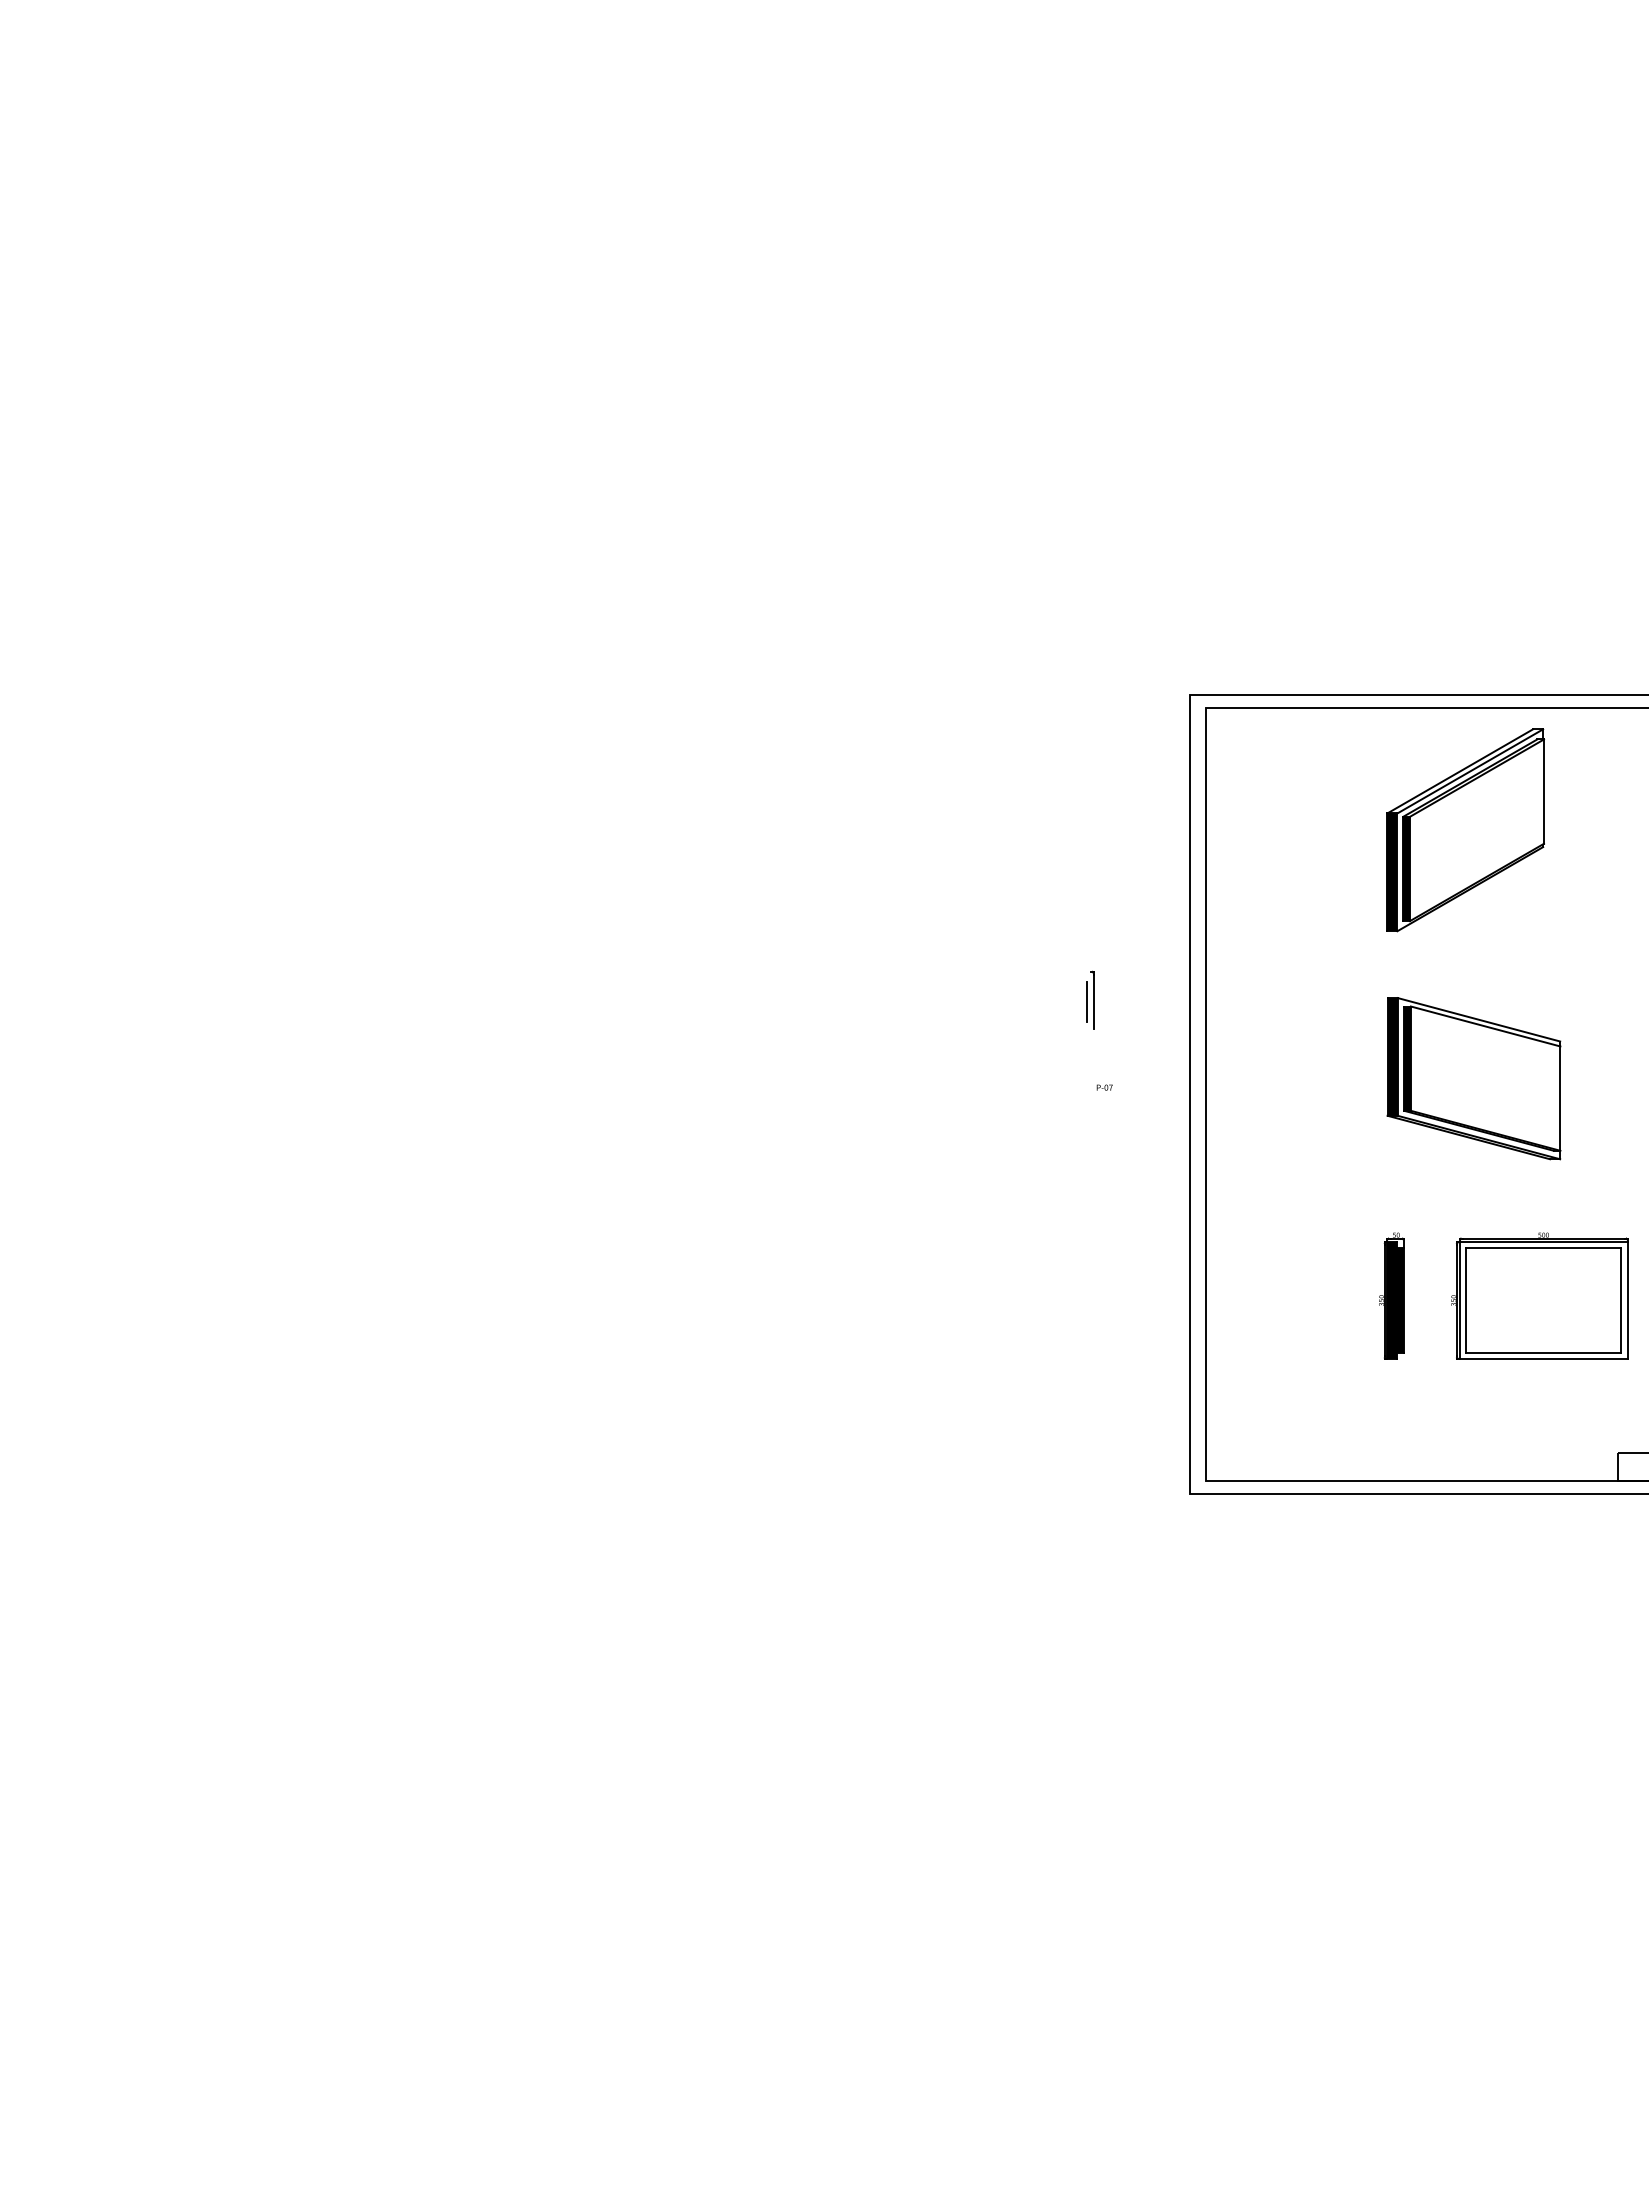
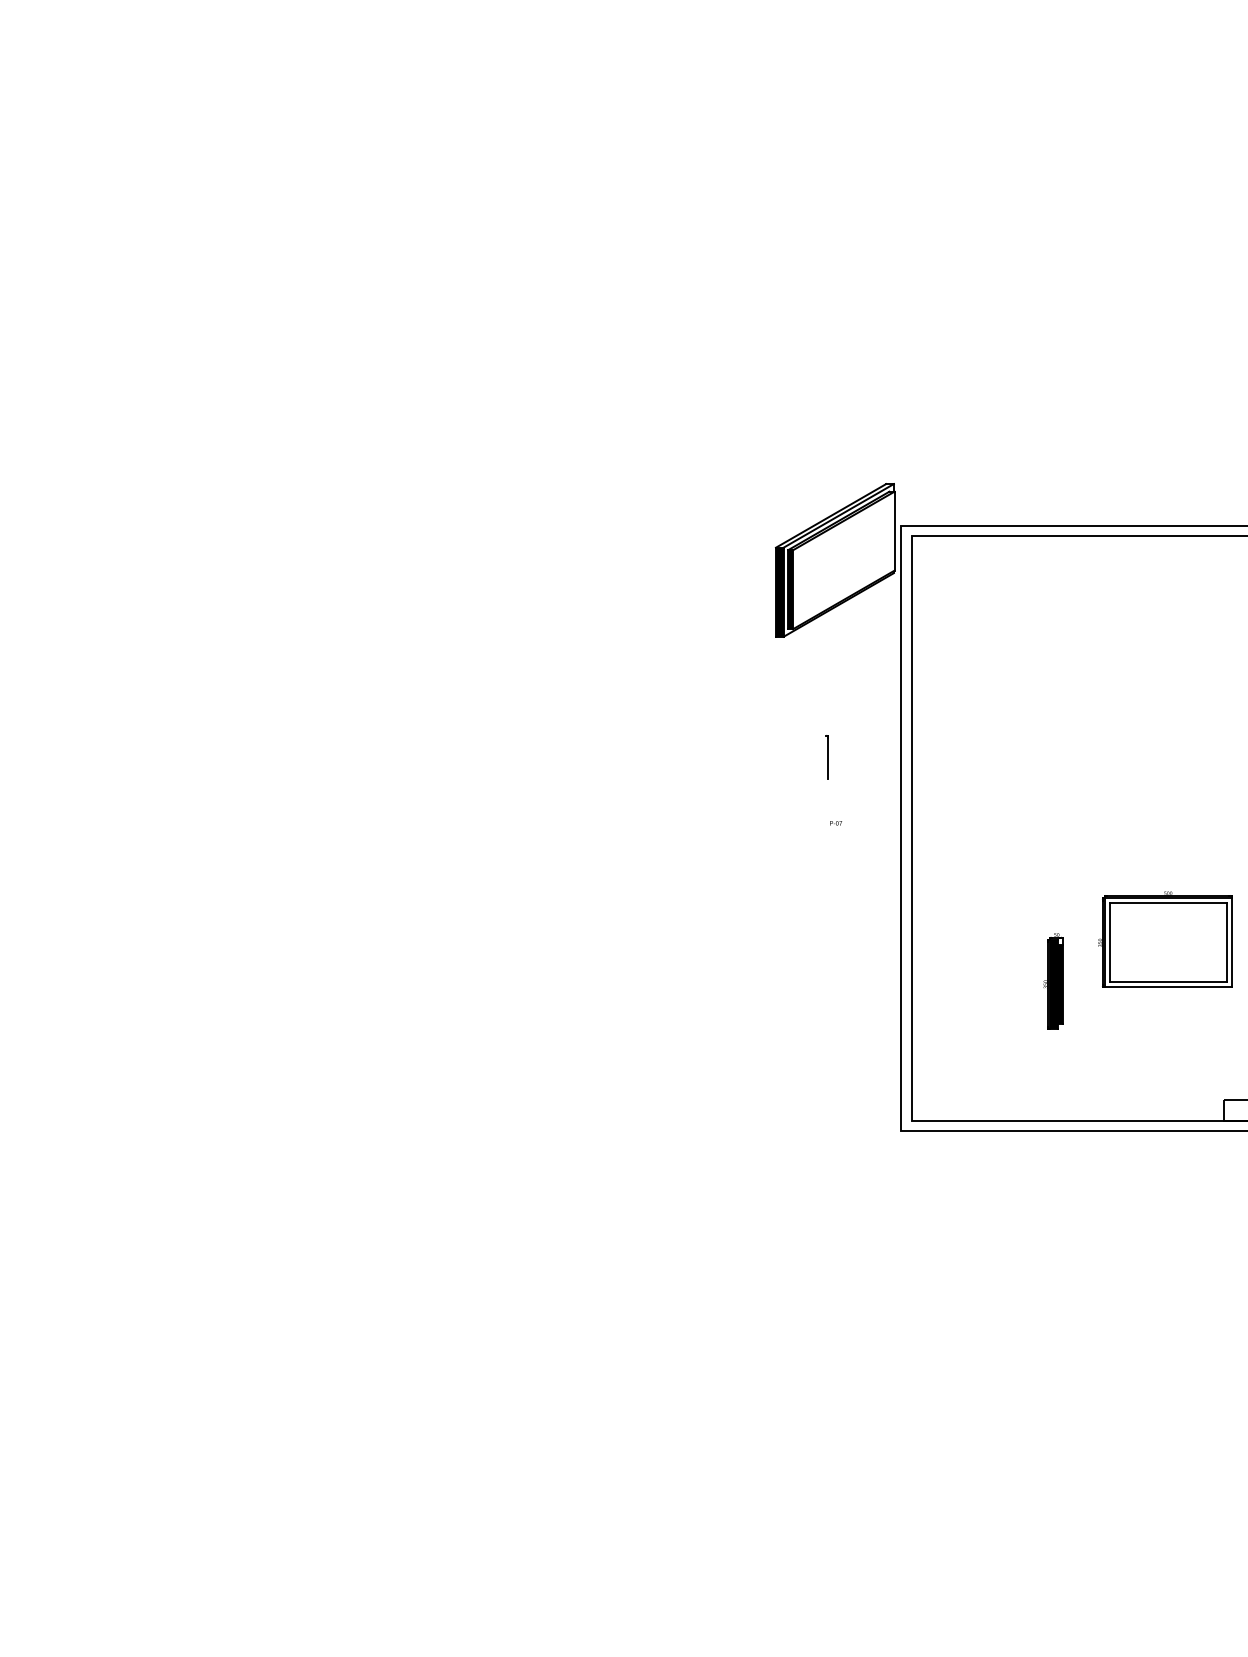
part: (1465, 830) -> (835, 560), moved
line: (1087, 1001) -> (823, 758), removed
part: (1473, 1078) -> (1115, 816), removed
part: (1539, 1295) -> (1165, 938), moved

